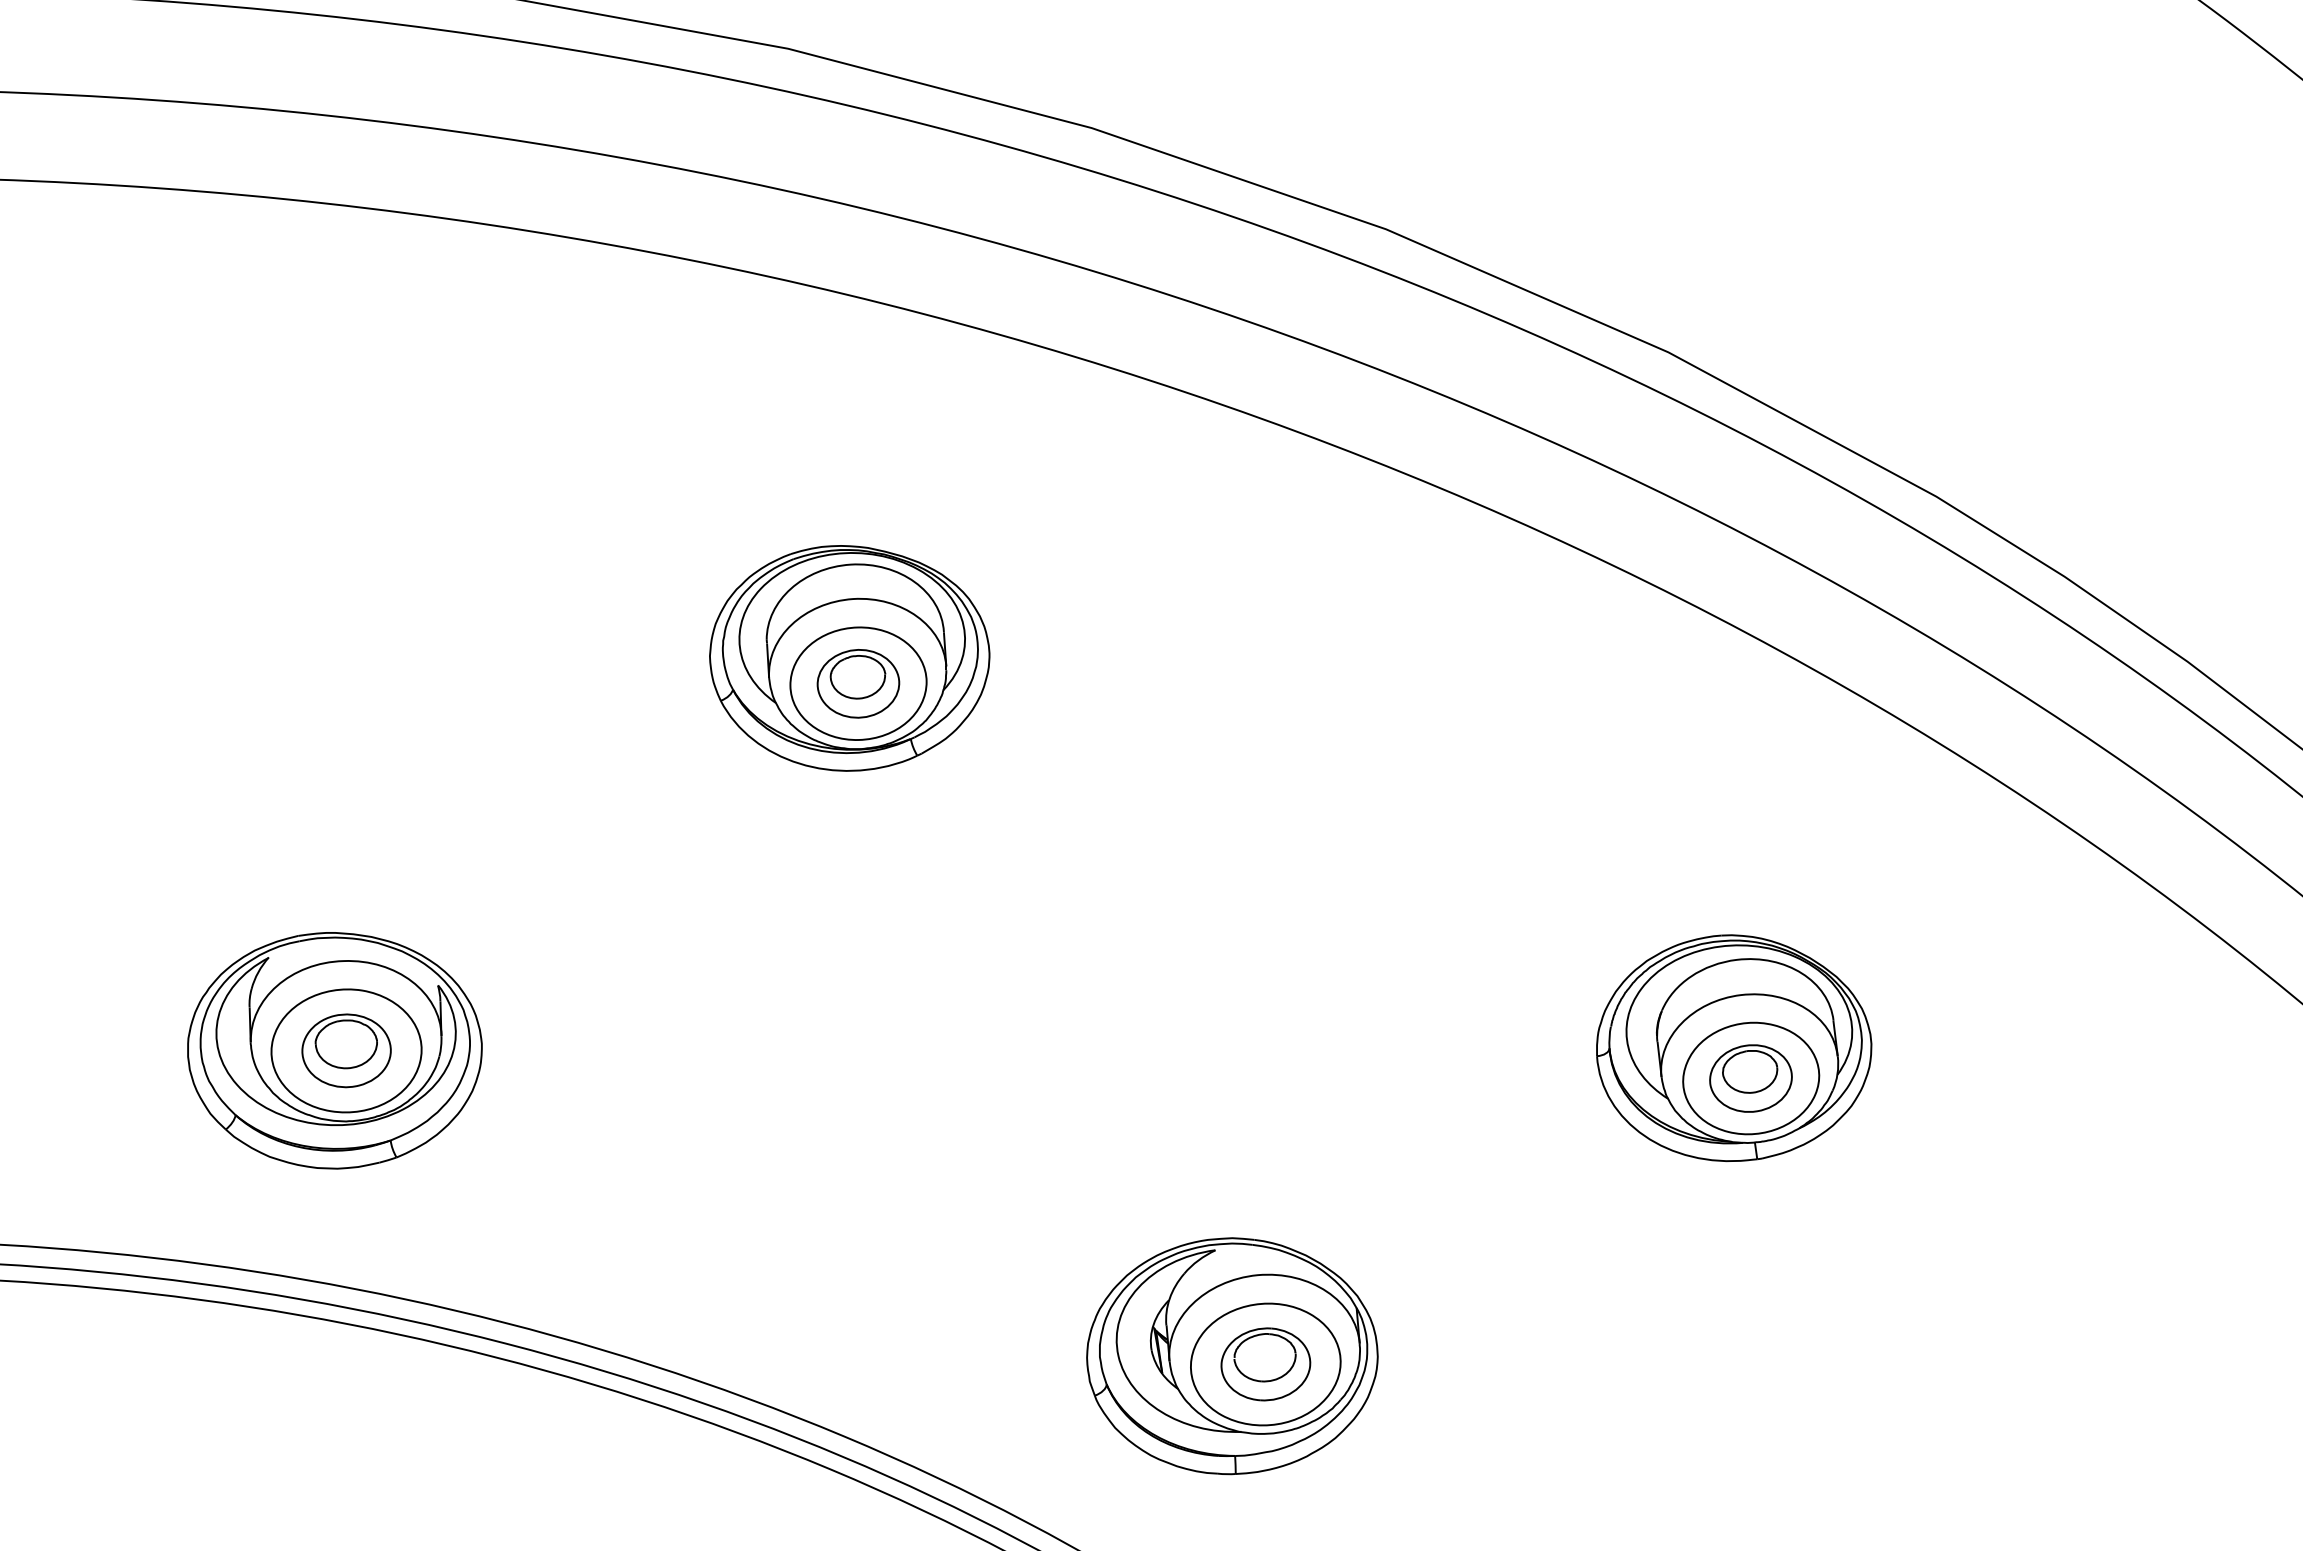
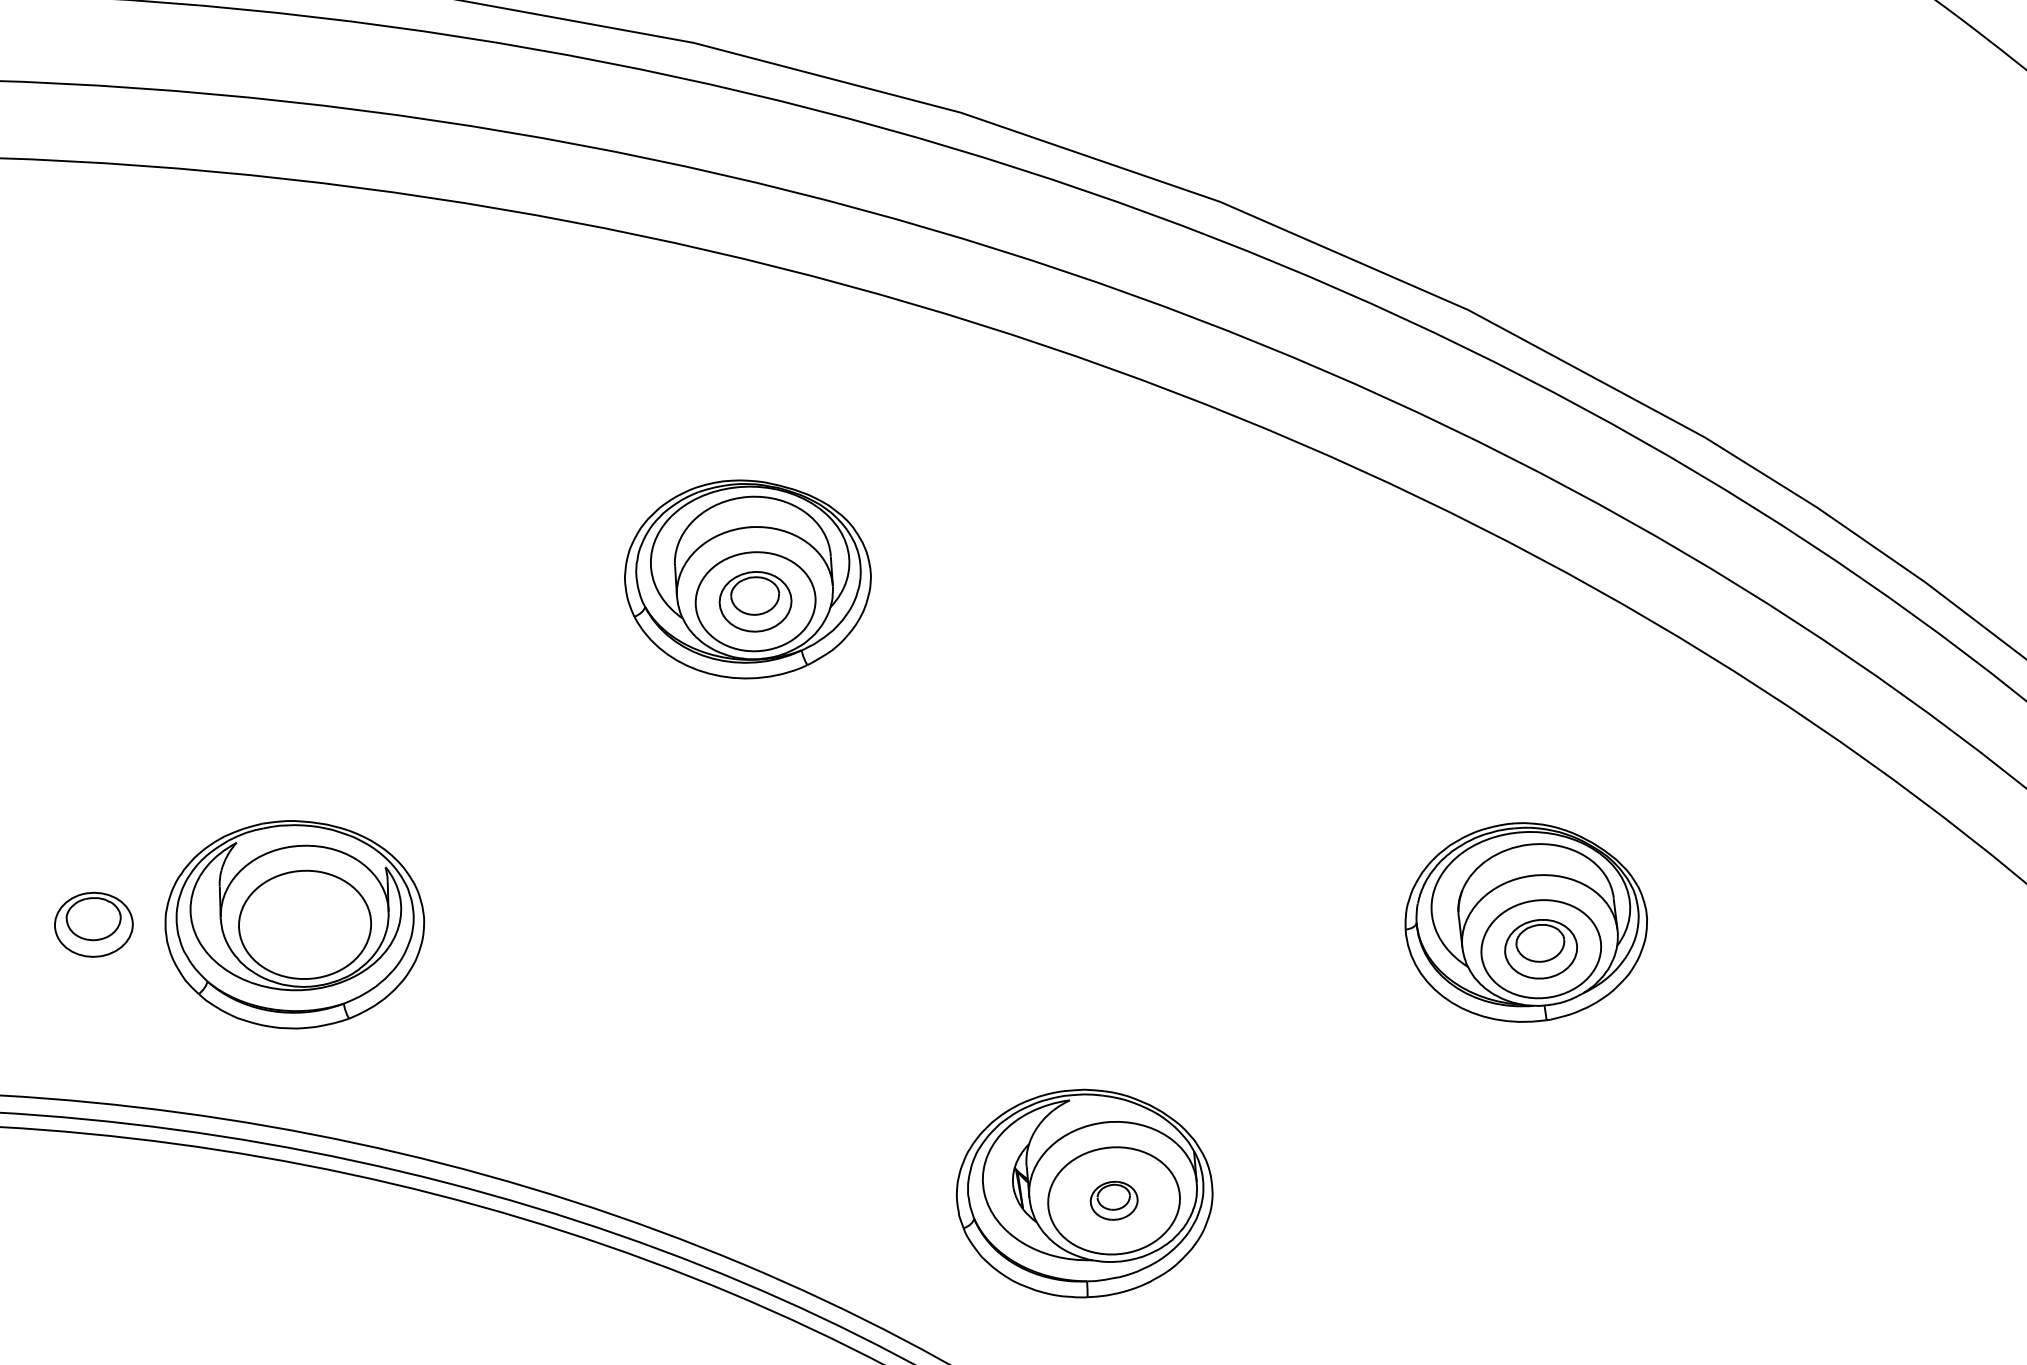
part: (346, 1050) -> (93, 924), moved
part: (1265, 1364) -> (1113, 1200), size x0.6

